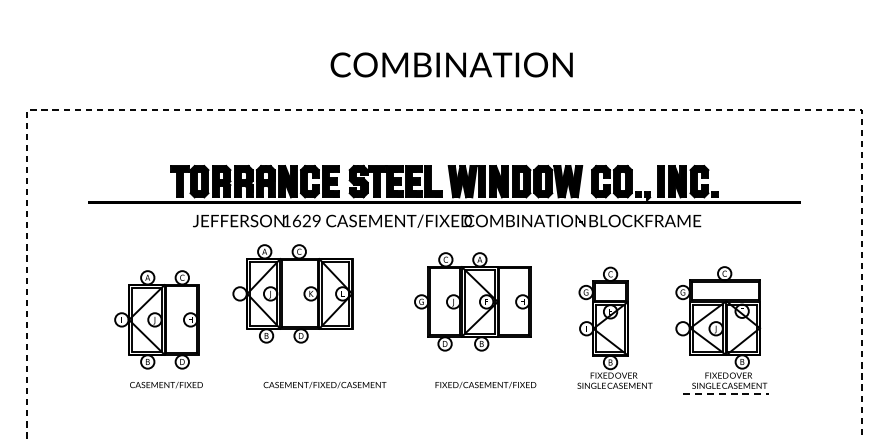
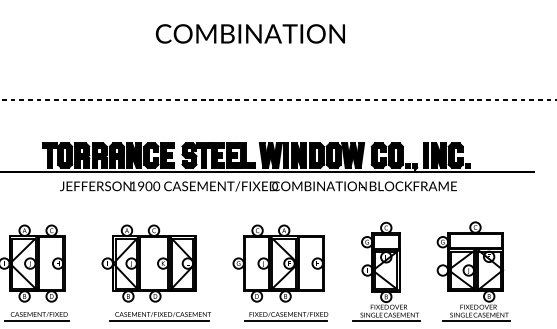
text: (451, 64) -> (250, 33), moved
text: (306, 220) -> (148, 185), 1629 -> 1900
part: (292, 293) -> (148, 263), moved
part: (472, 301) -> (278, 263), moved
line: (162, 393) -> (36, 321), added
line: (319, 393) -> (158, 321), added
line: (482, 393) -> (286, 321), added
line: (611, 393) -> (387, 321), added
line: (725, 393) -> (476, 321), dashed -> solid

